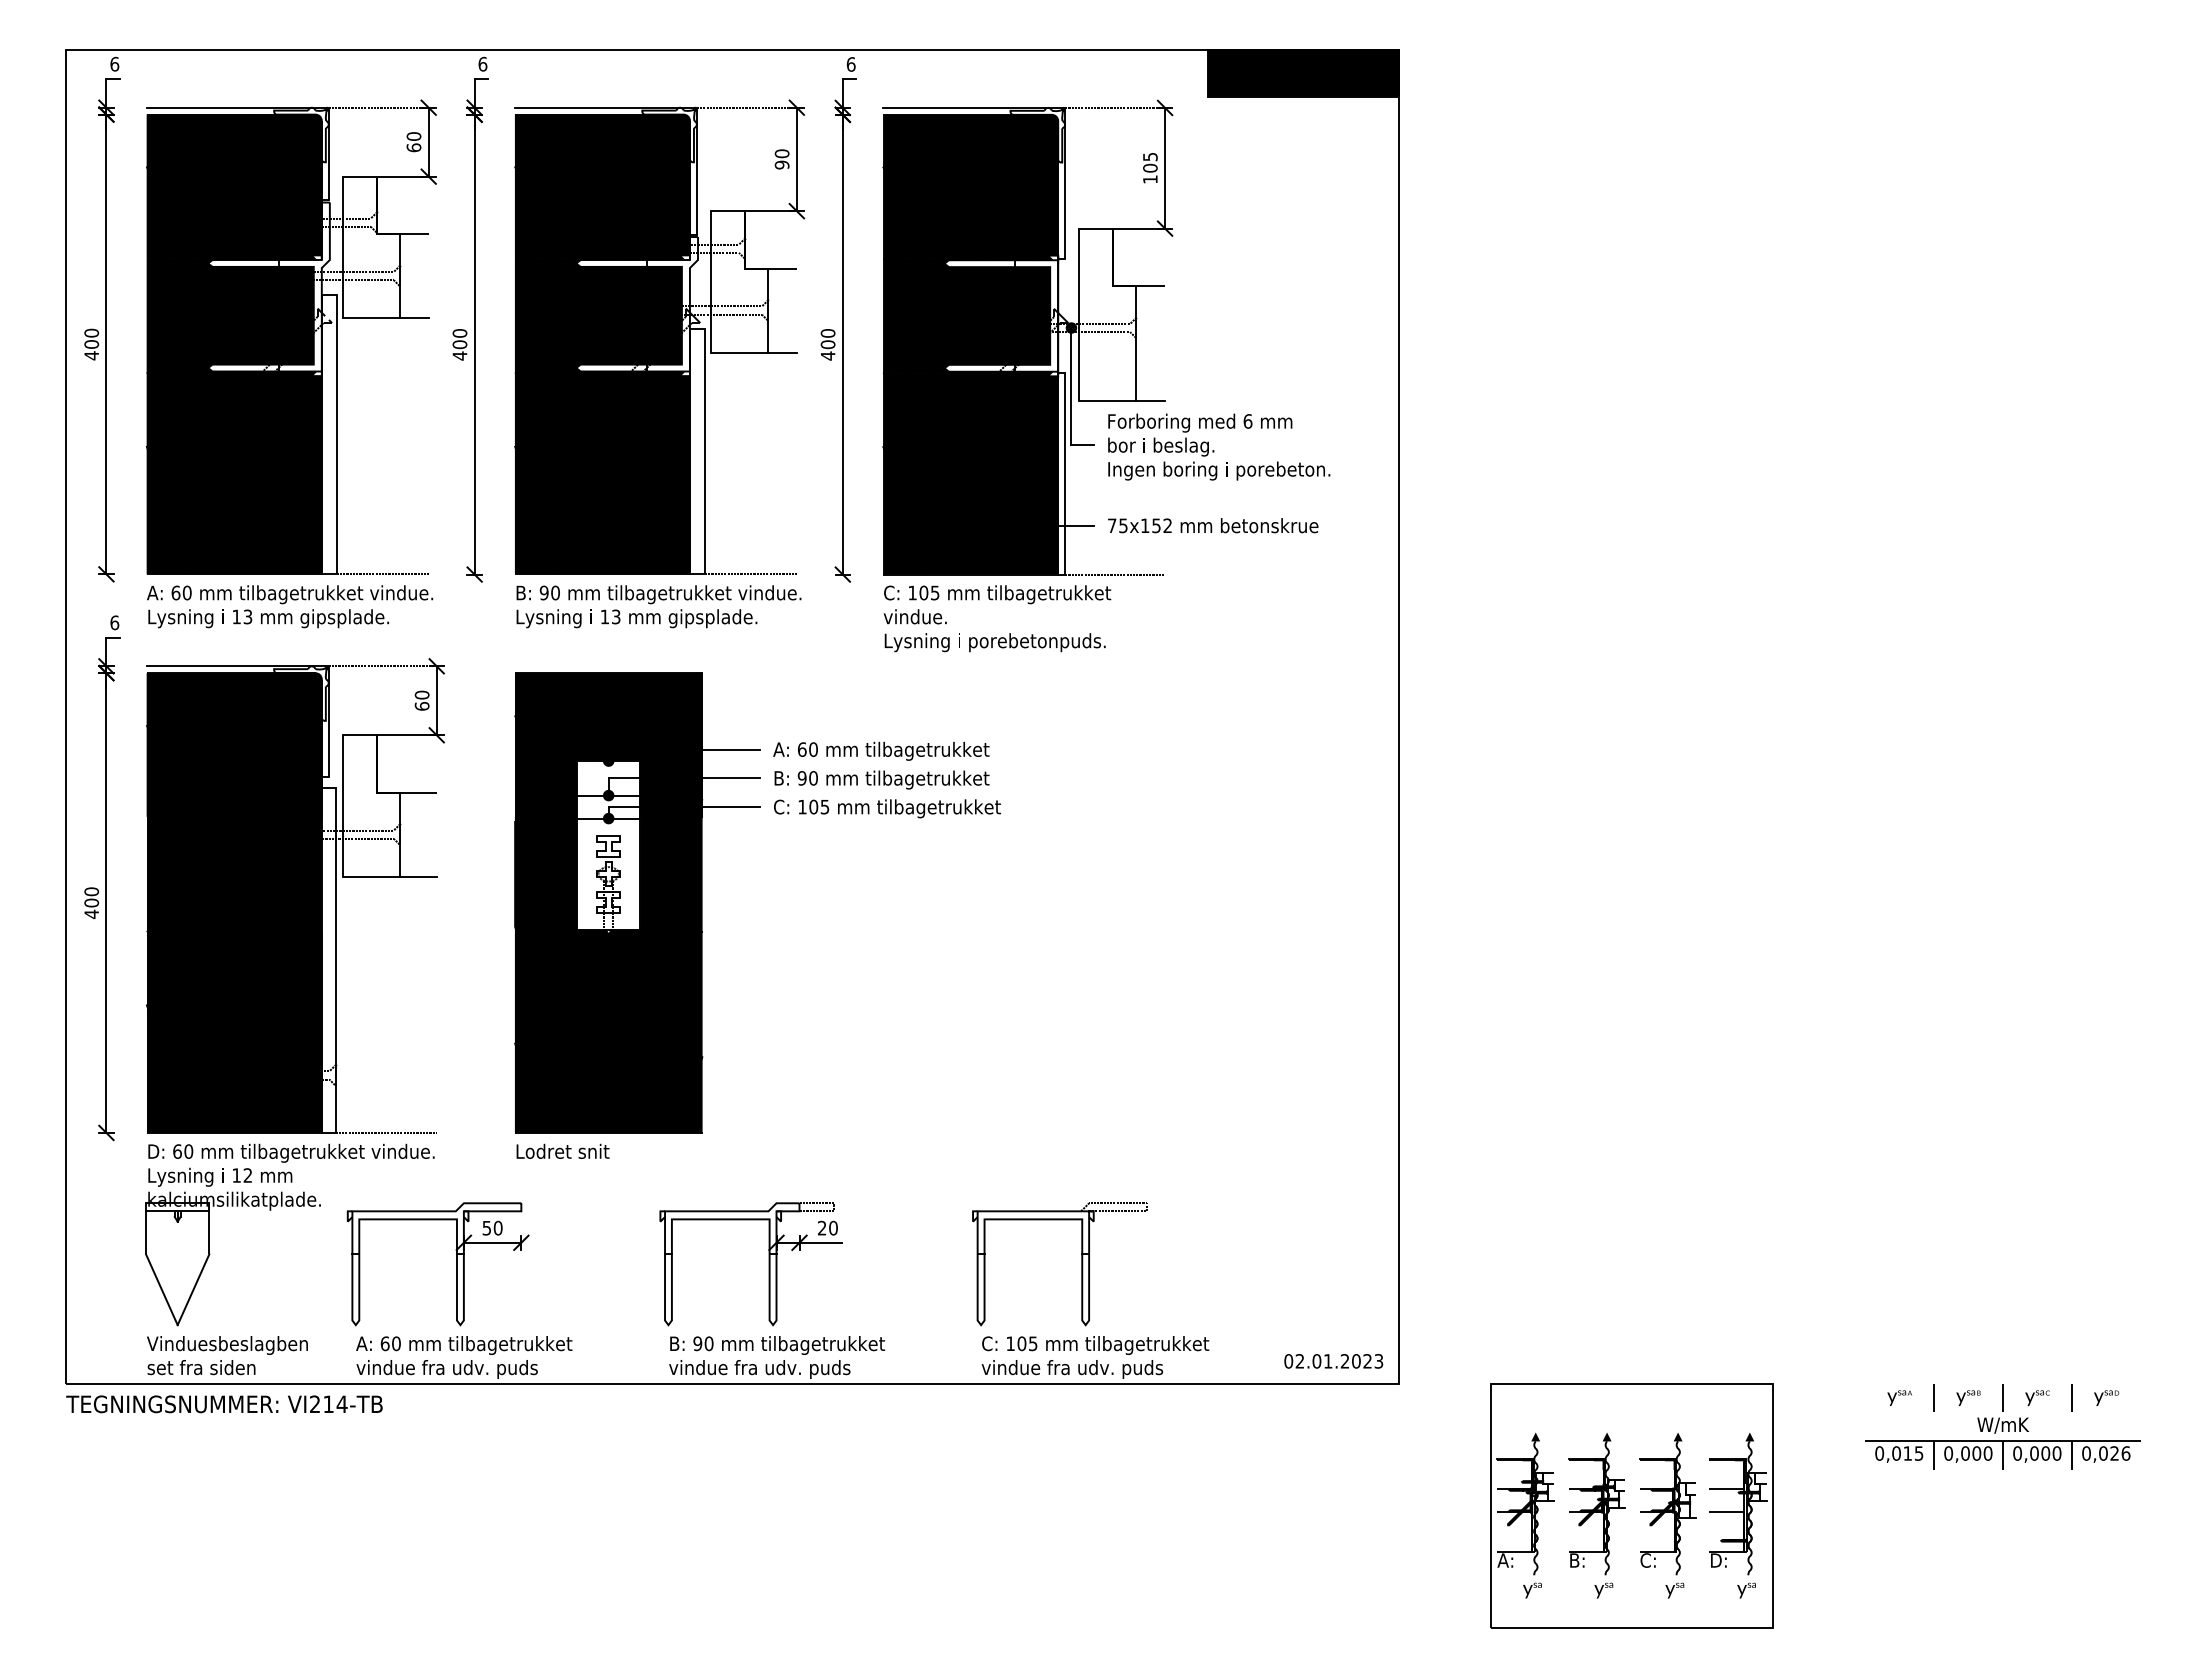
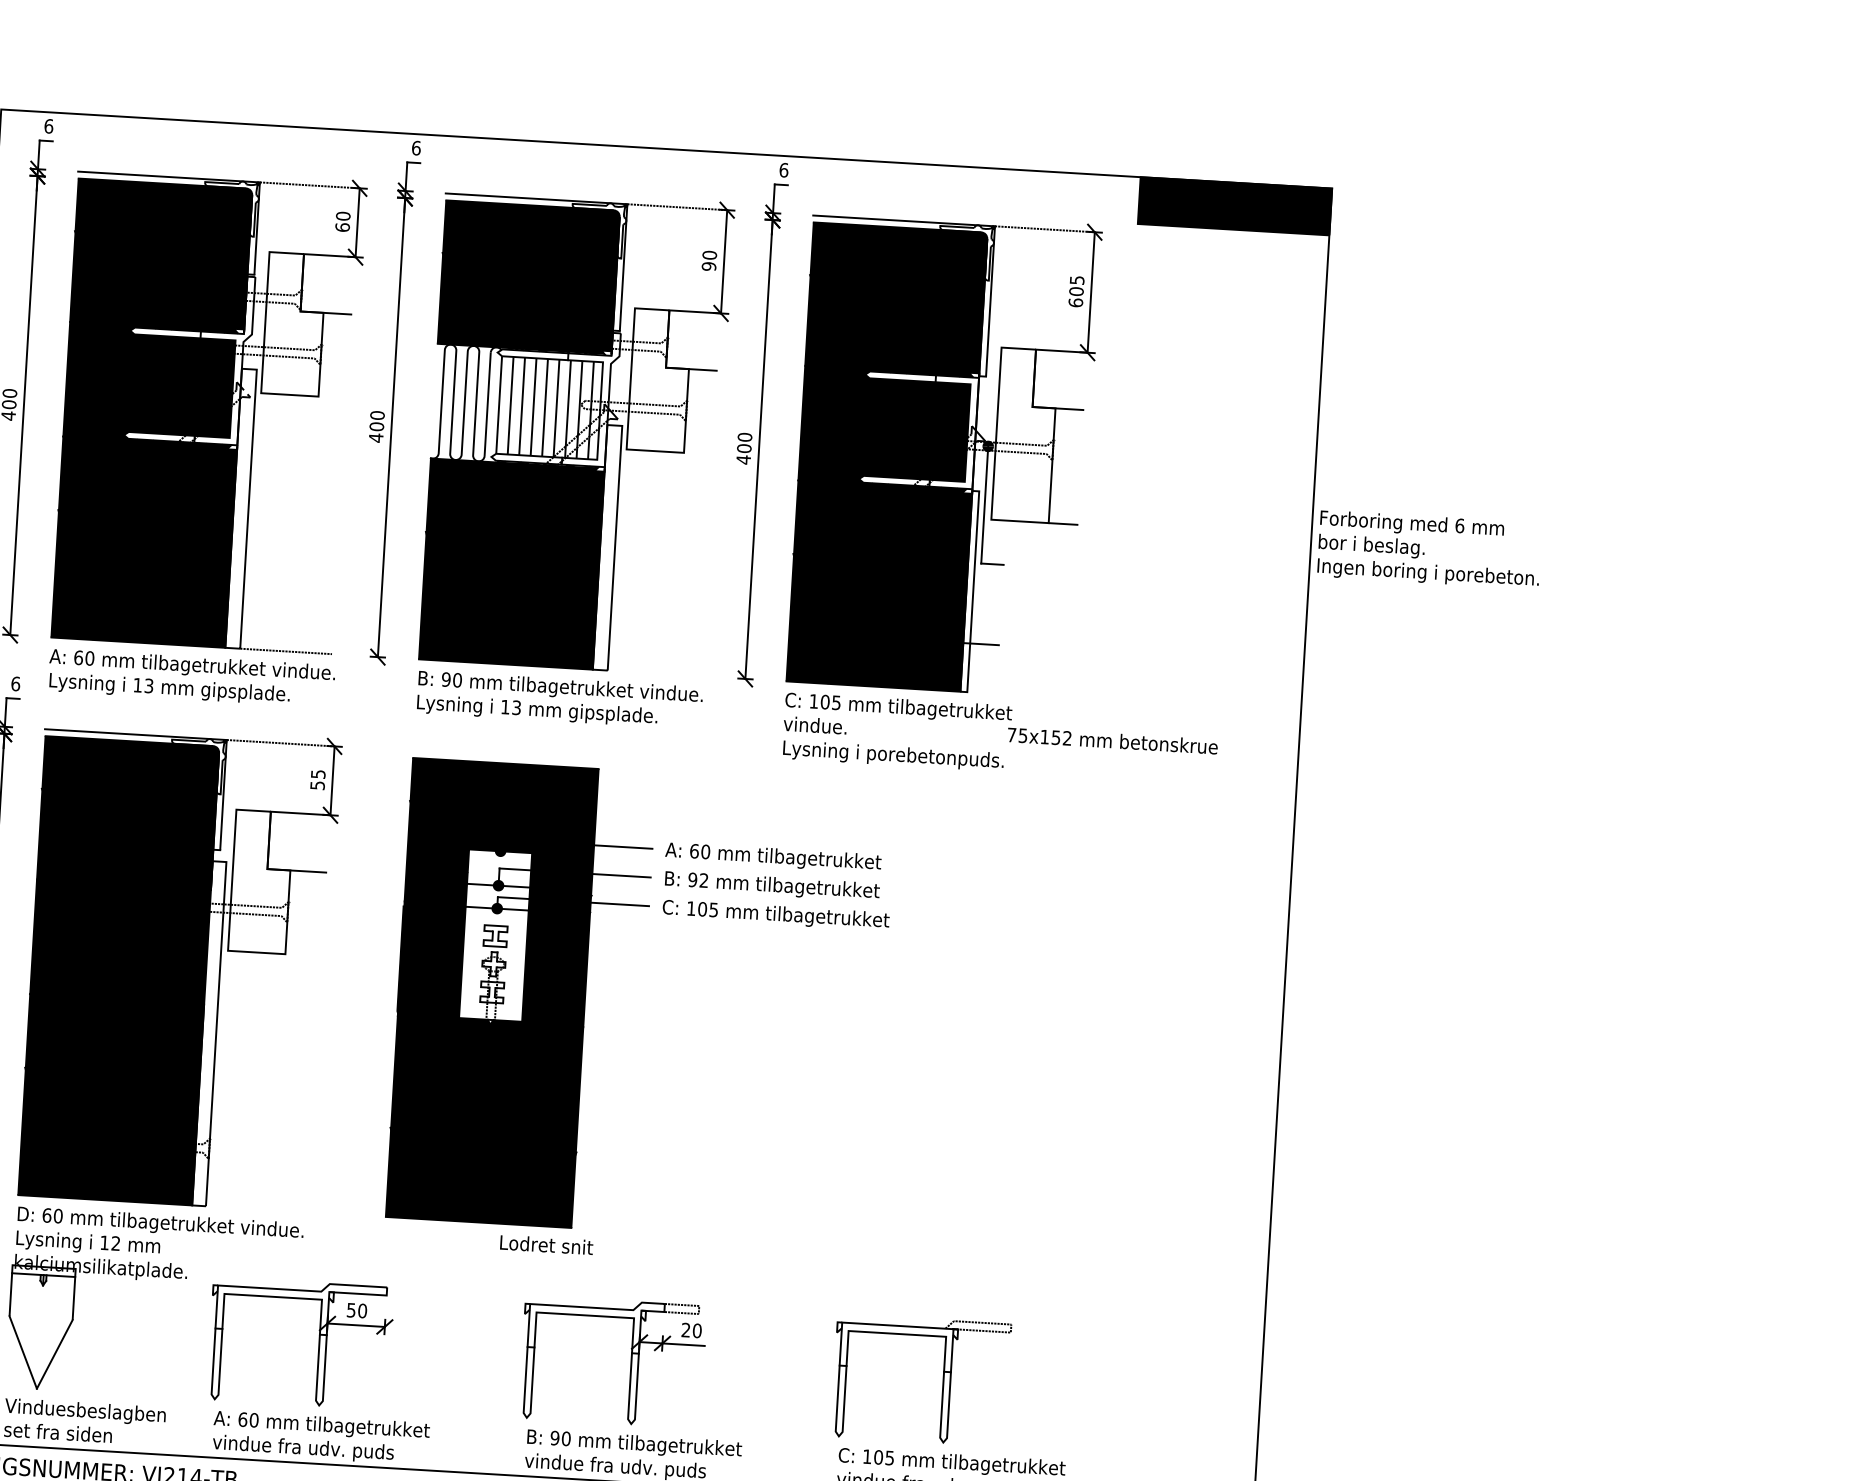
text: (1150, 179) -> (1075, 302), 105 -> 605
fill: (599, 315) -> (517, 405), removed
line: (413, 318) -> (332, 397), removed
line: (782, 352) -> (698, 453), removed
text: (1219, 446) -> (1429, 549), moved
text: (1213, 525) -> (1113, 740), moved
line: (750, 574) -> (653, 673), removed
line: (1115, 574) -> (1017, 695), removed
text: (421, 700) -> (317, 779), 60 -> 55
text: (813, 778) -> (704, 880), 90 -> 92
line: (417, 876) -> (302, 955), removed
line: (385, 1132) -> (255, 1208), removed
text: (562, 1150) -> (546, 1244), moved

